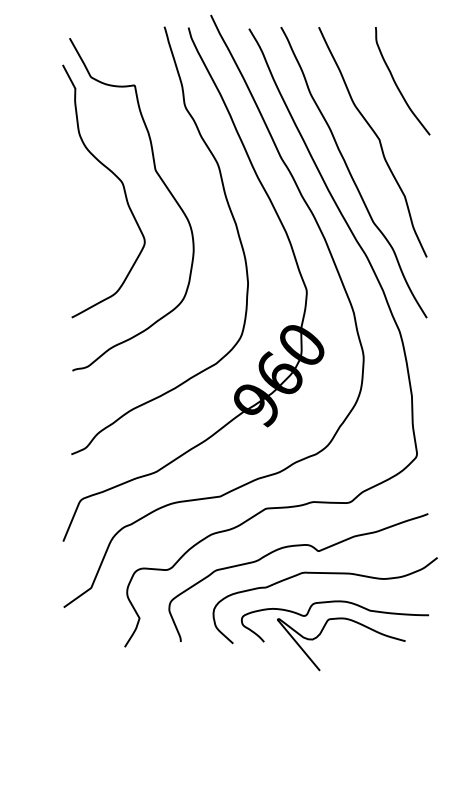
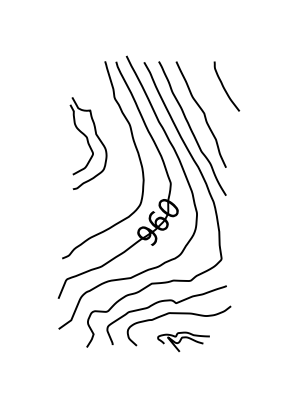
curve: (397, 81) -> (224, 86), moved
part: (128, 204) -> (88, 143), size x0.6
part: (334, 634) -> (183, 341), size x0.6

